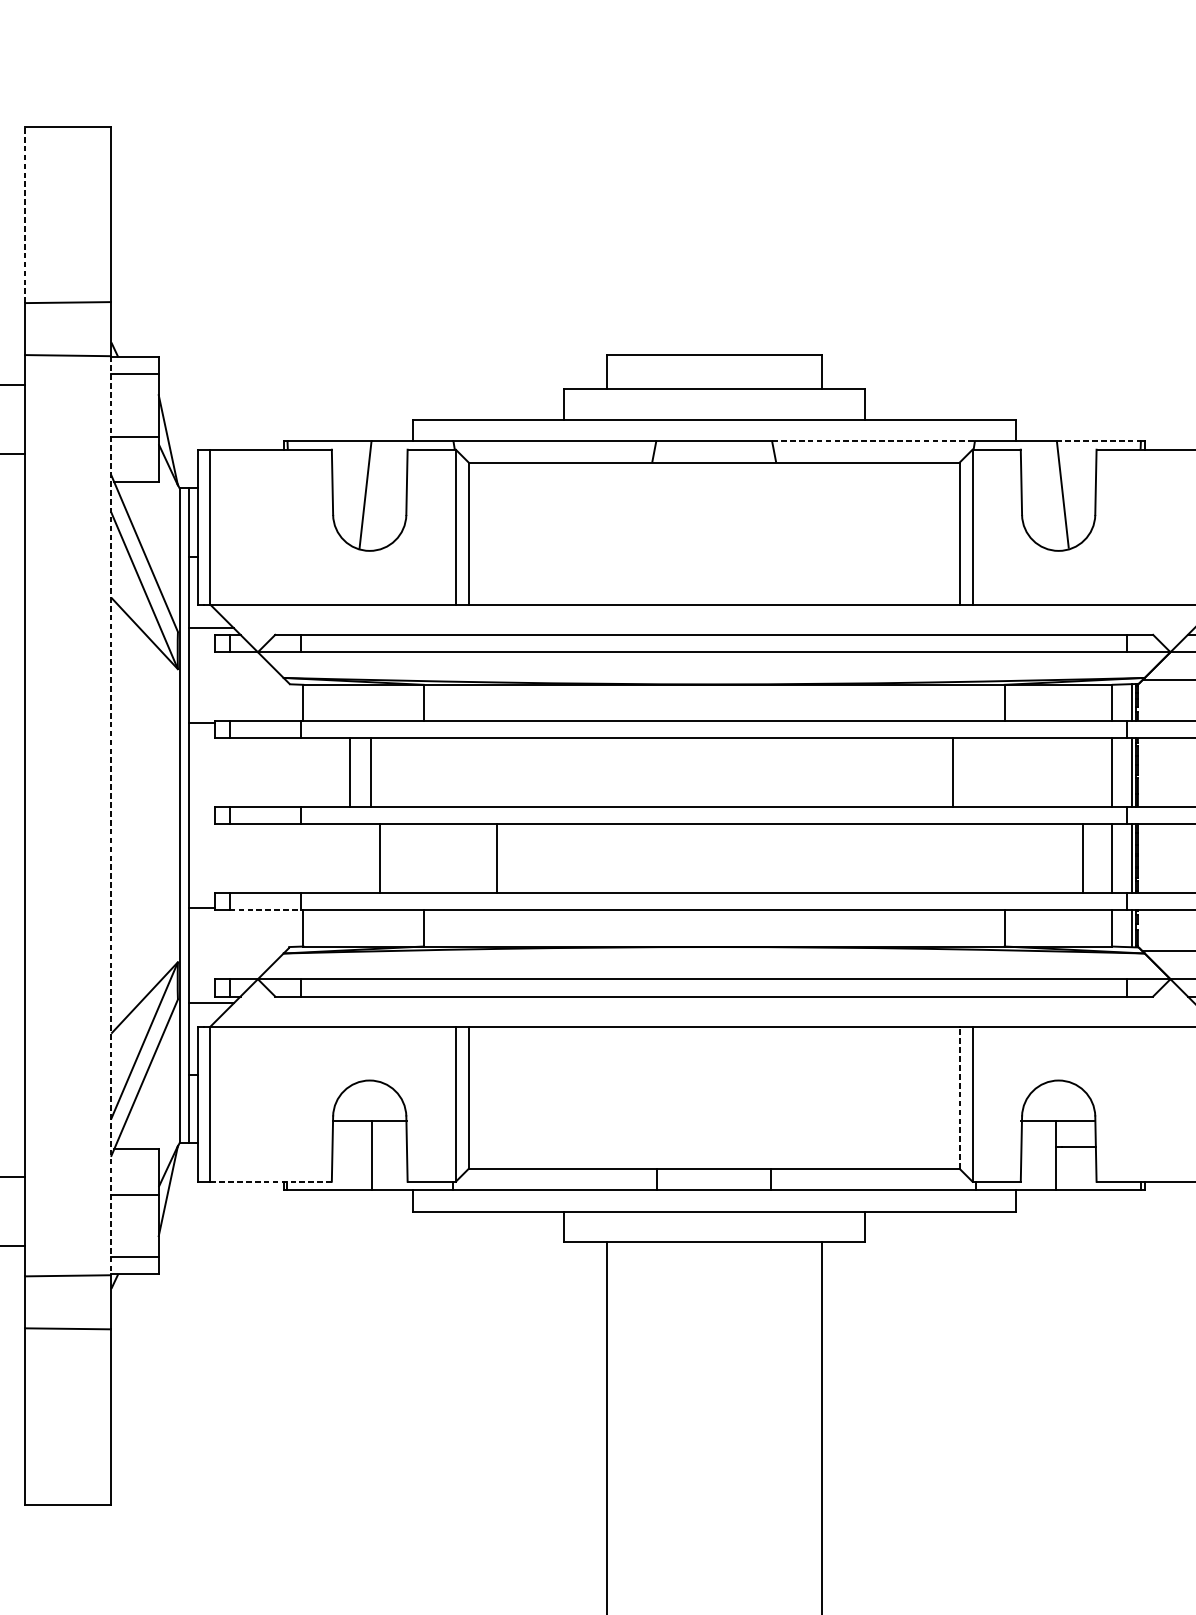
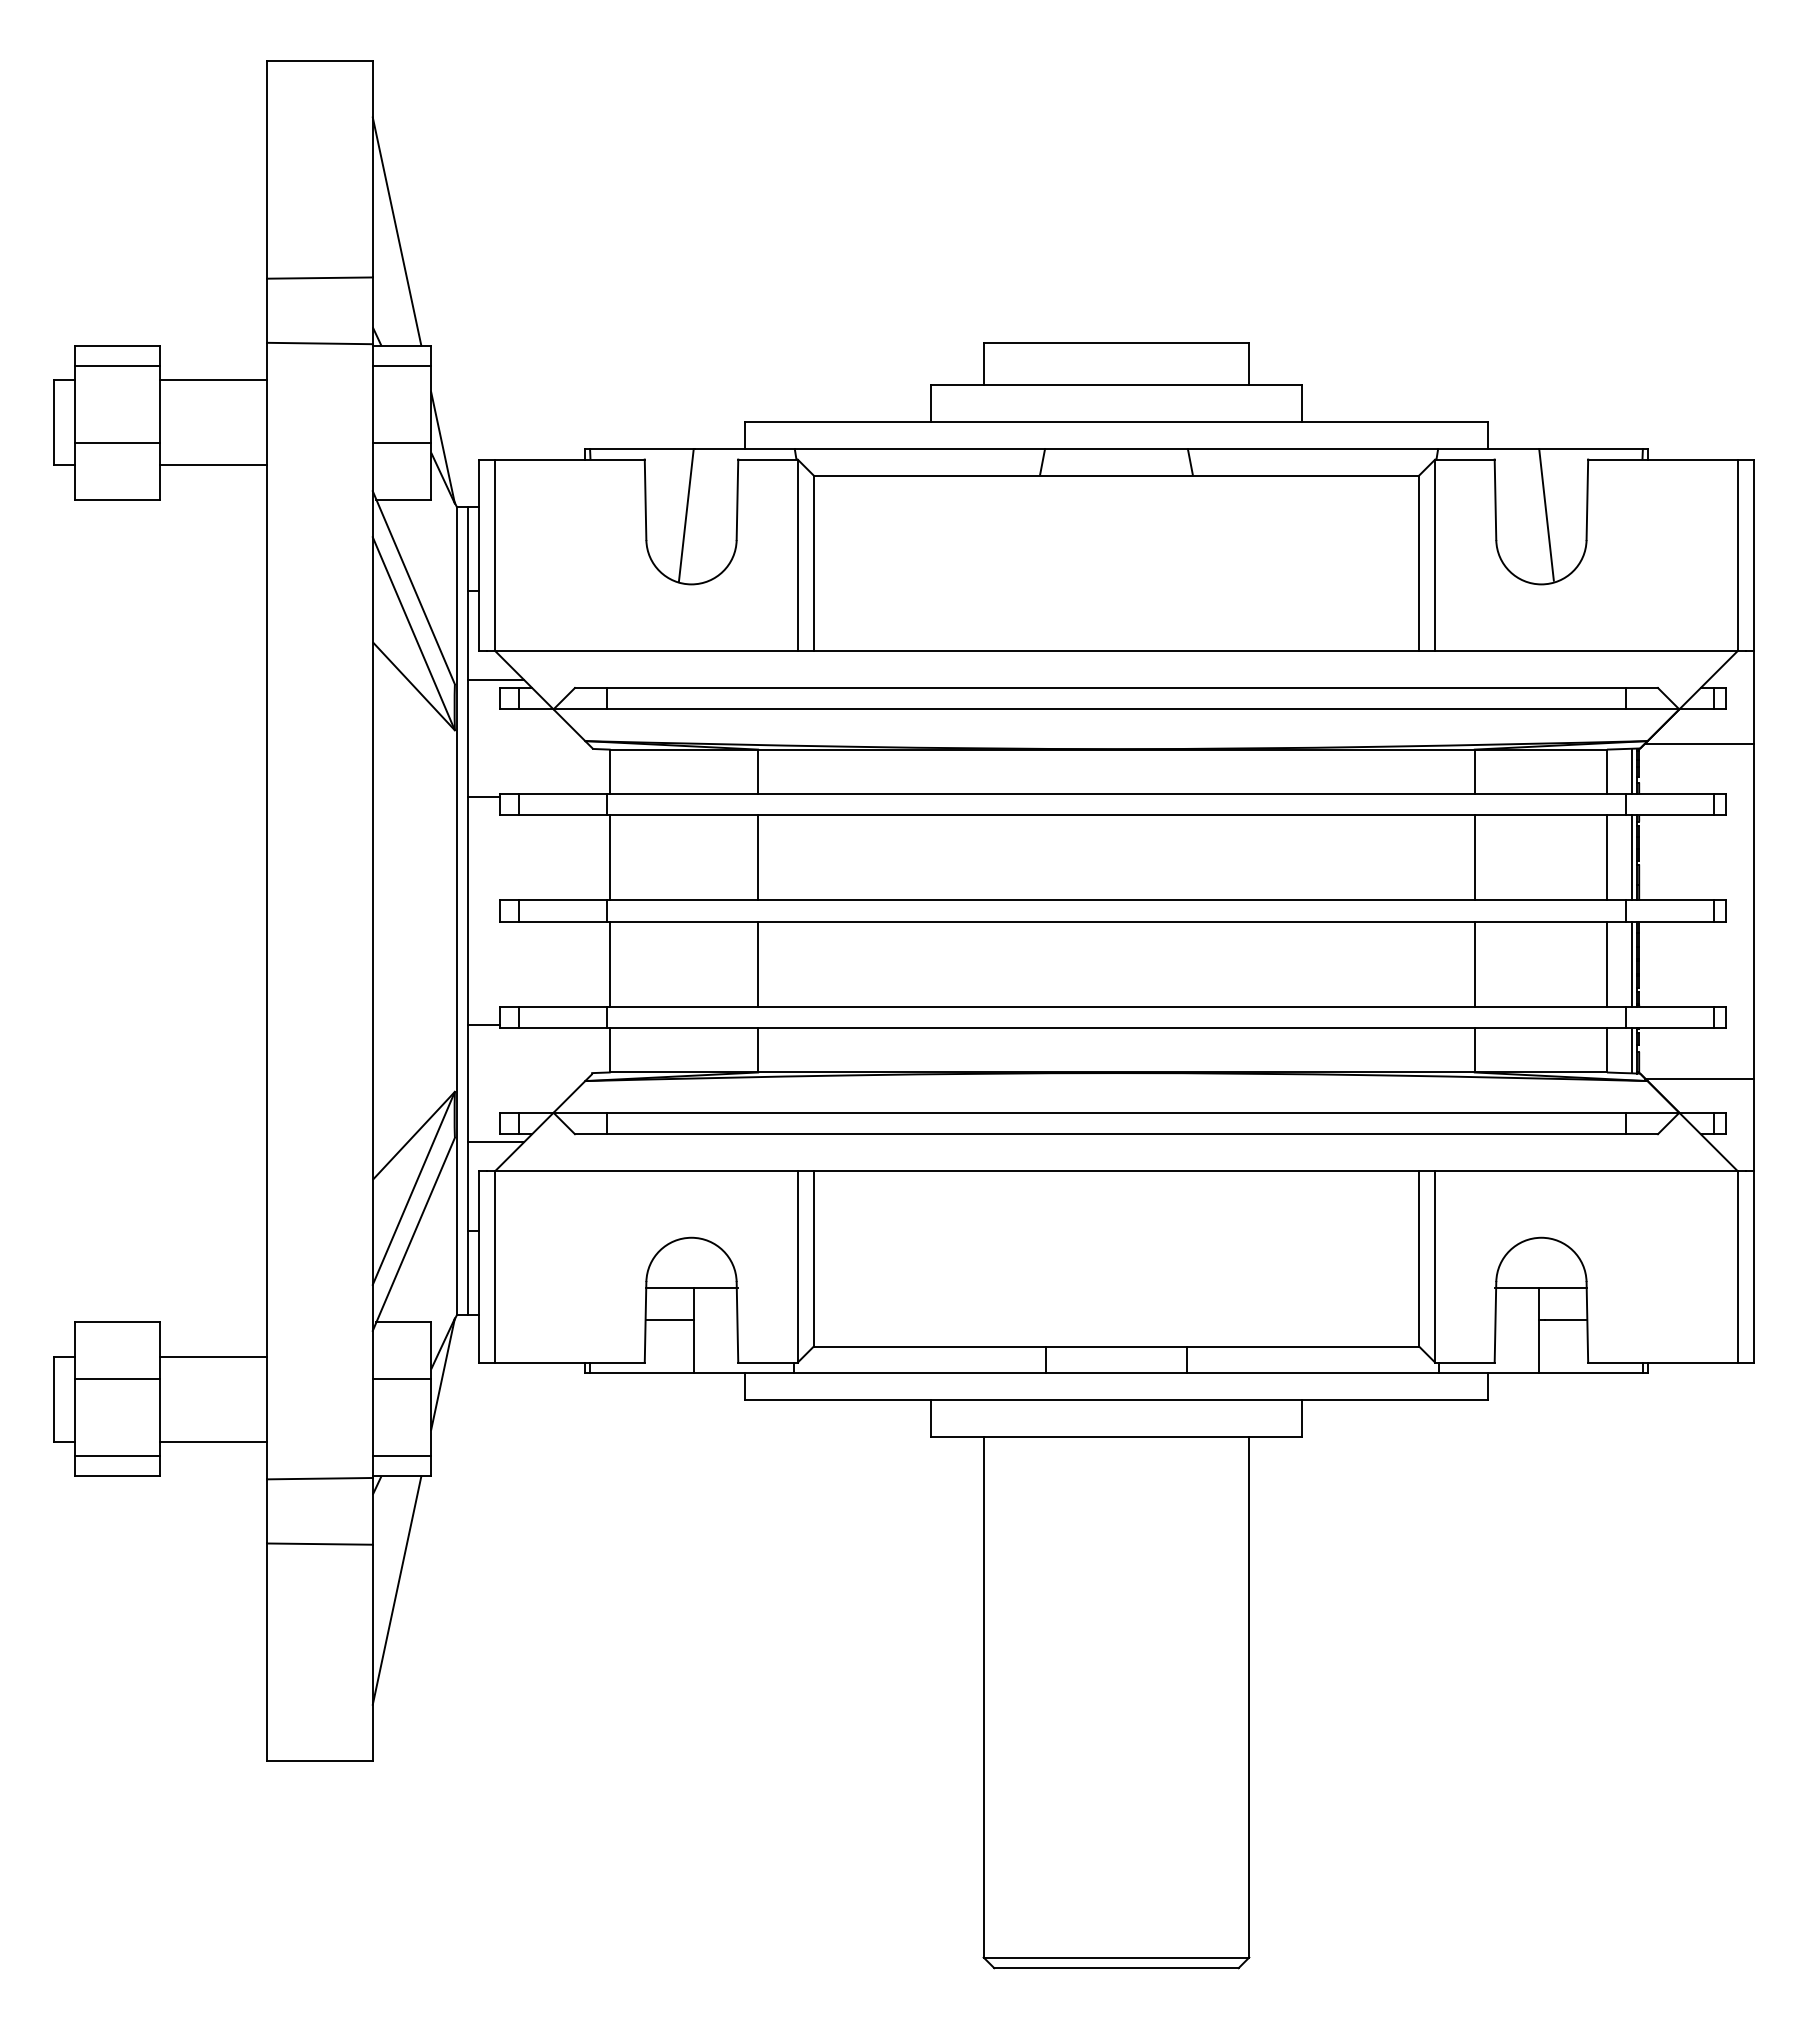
line: (25, 214) -> (266, 169), dashed -> solid
line: (130, 264) -> (396, 231), added
line: (873, 440) -> (1313, 448), dashed -> solid
line: (1099, 440) -> (1591, 448), dashed -> solid
line: (349, 772) -> (609, 857), moved
line: (371, 772) -> (758, 857), moved
line: (952, 772) -> (1474, 857), moved
line: (111, 816) -> (372, 911), dashed -> solid
line: (379, 858) -> (609, 963), moved
line: (496, 858) -> (758, 963), moved
line: (1083, 858) -> (1474, 963), moved
line: (265, 910) -> (563, 1027), dashed -> solid
line: (959, 1098) -> (1419, 1259), dashed -> solid
line: (351, 1147) -> (669, 1320), added
line: (270, 1181) -> (569, 1362), dashed -> solid
line: (130, 1366) -> (396, 1590), added

